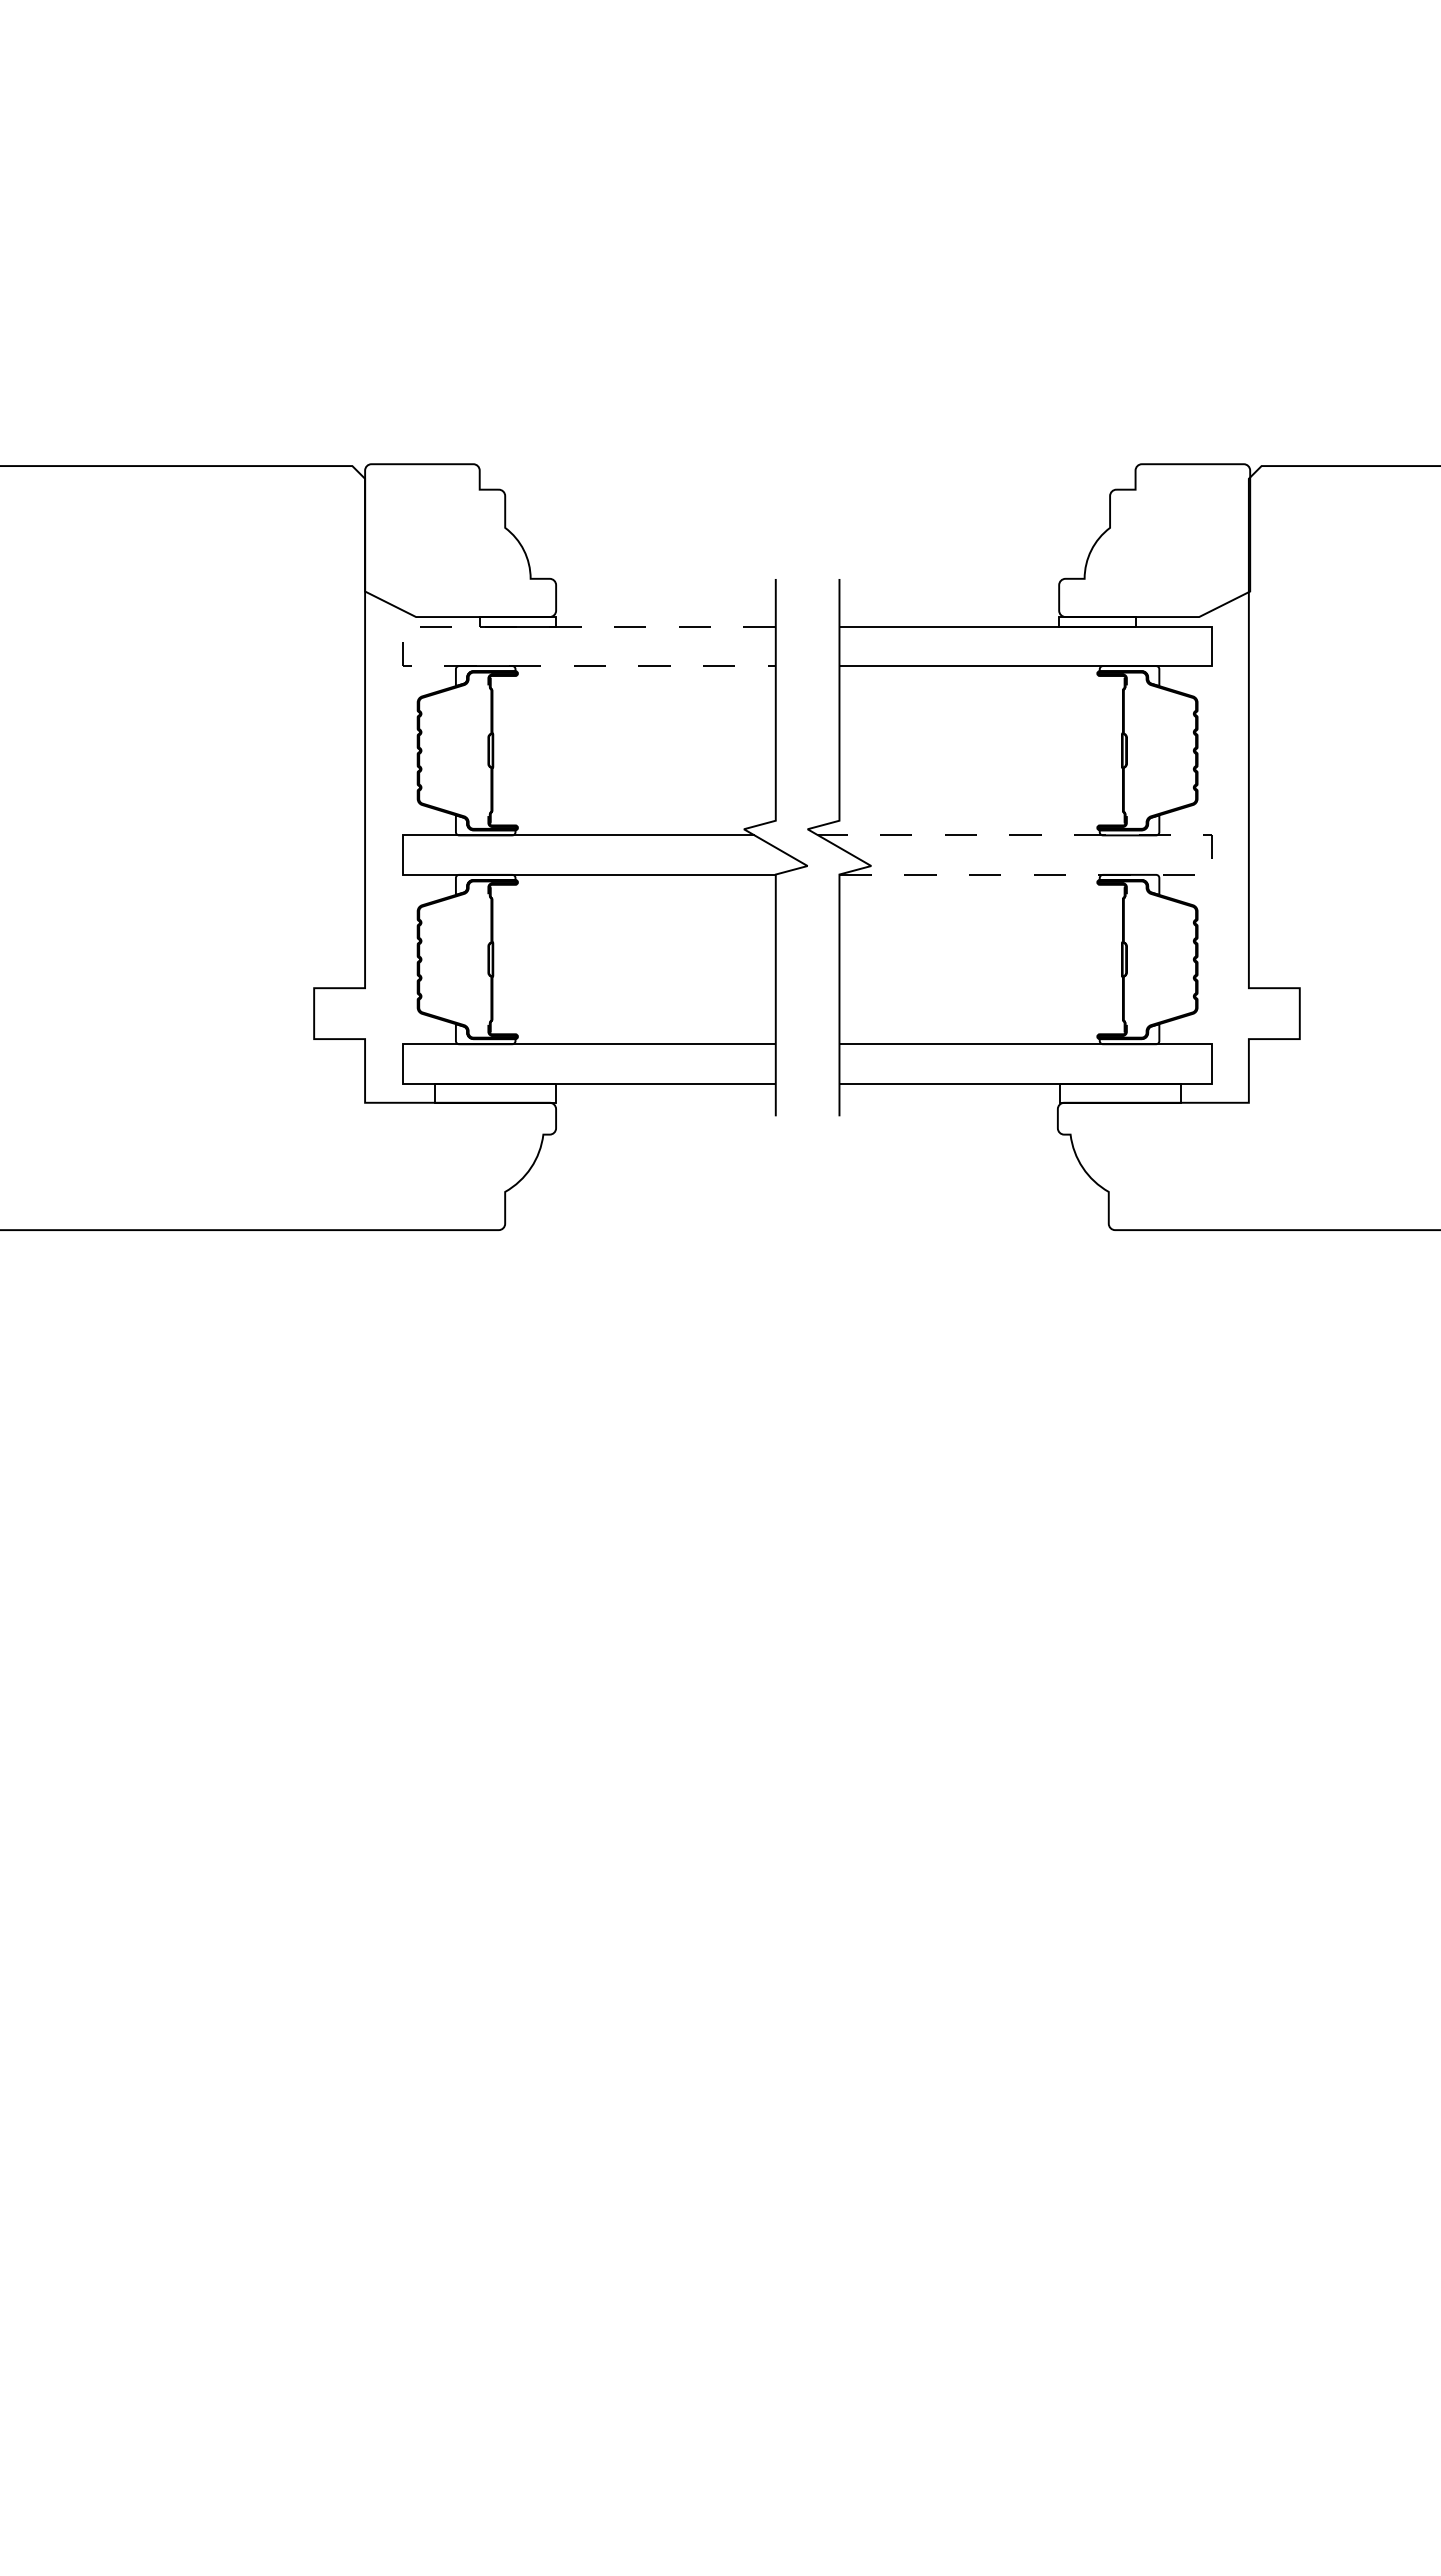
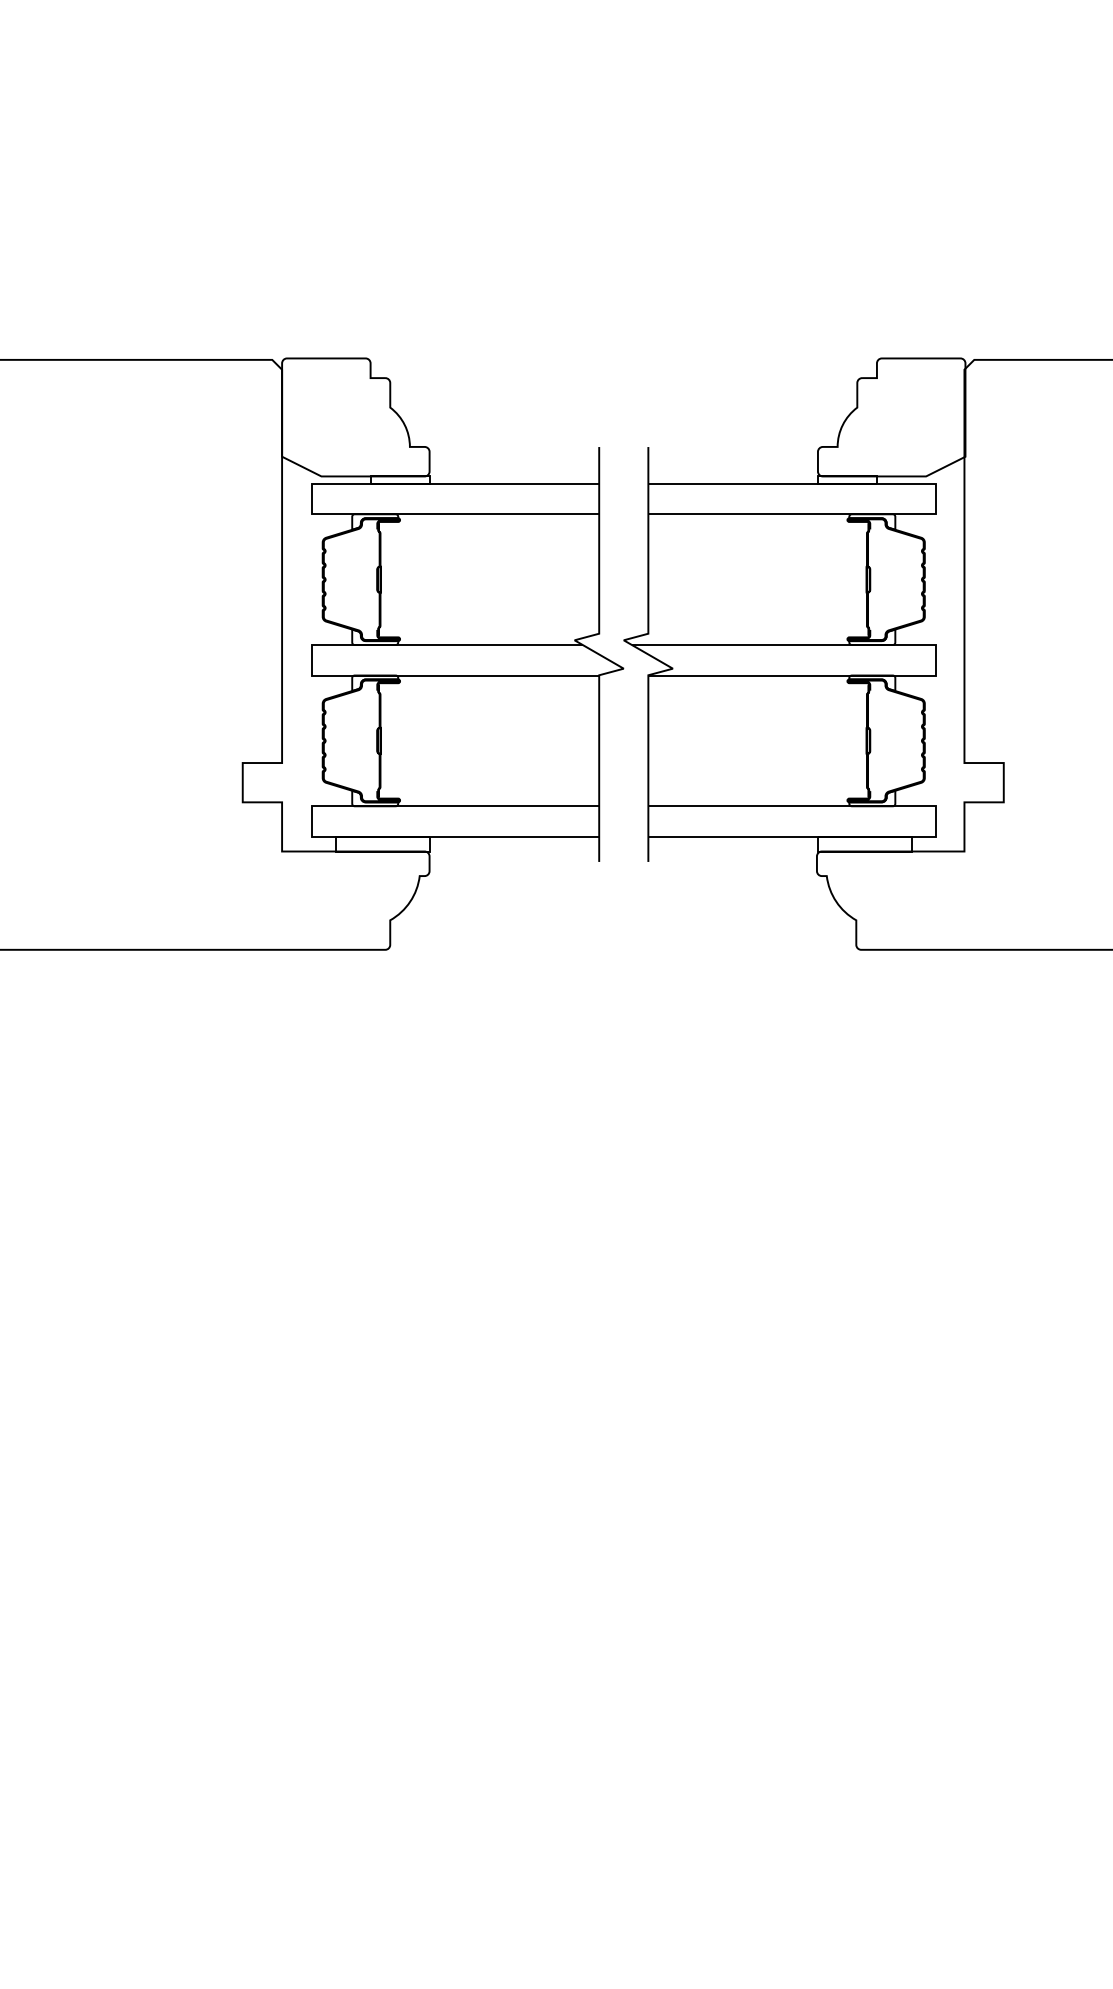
line: (403, 646) -> (311, 499), dashed -> solid
line: (1211, 844) -> (935, 652), dashed -> solid

